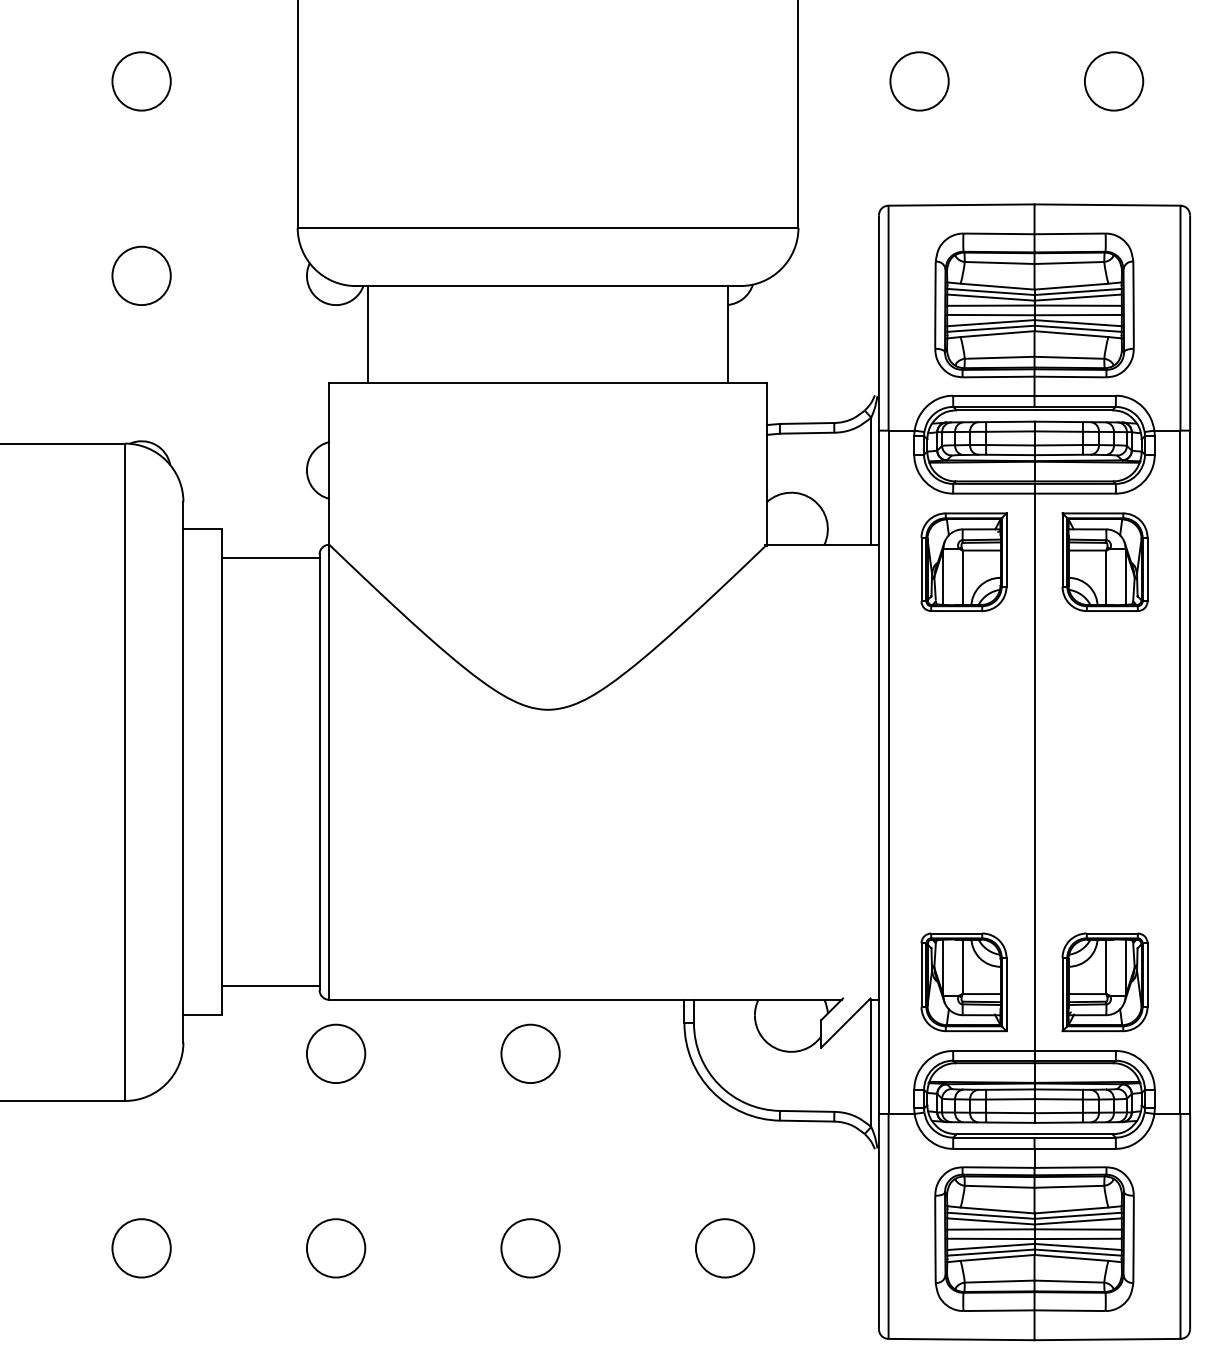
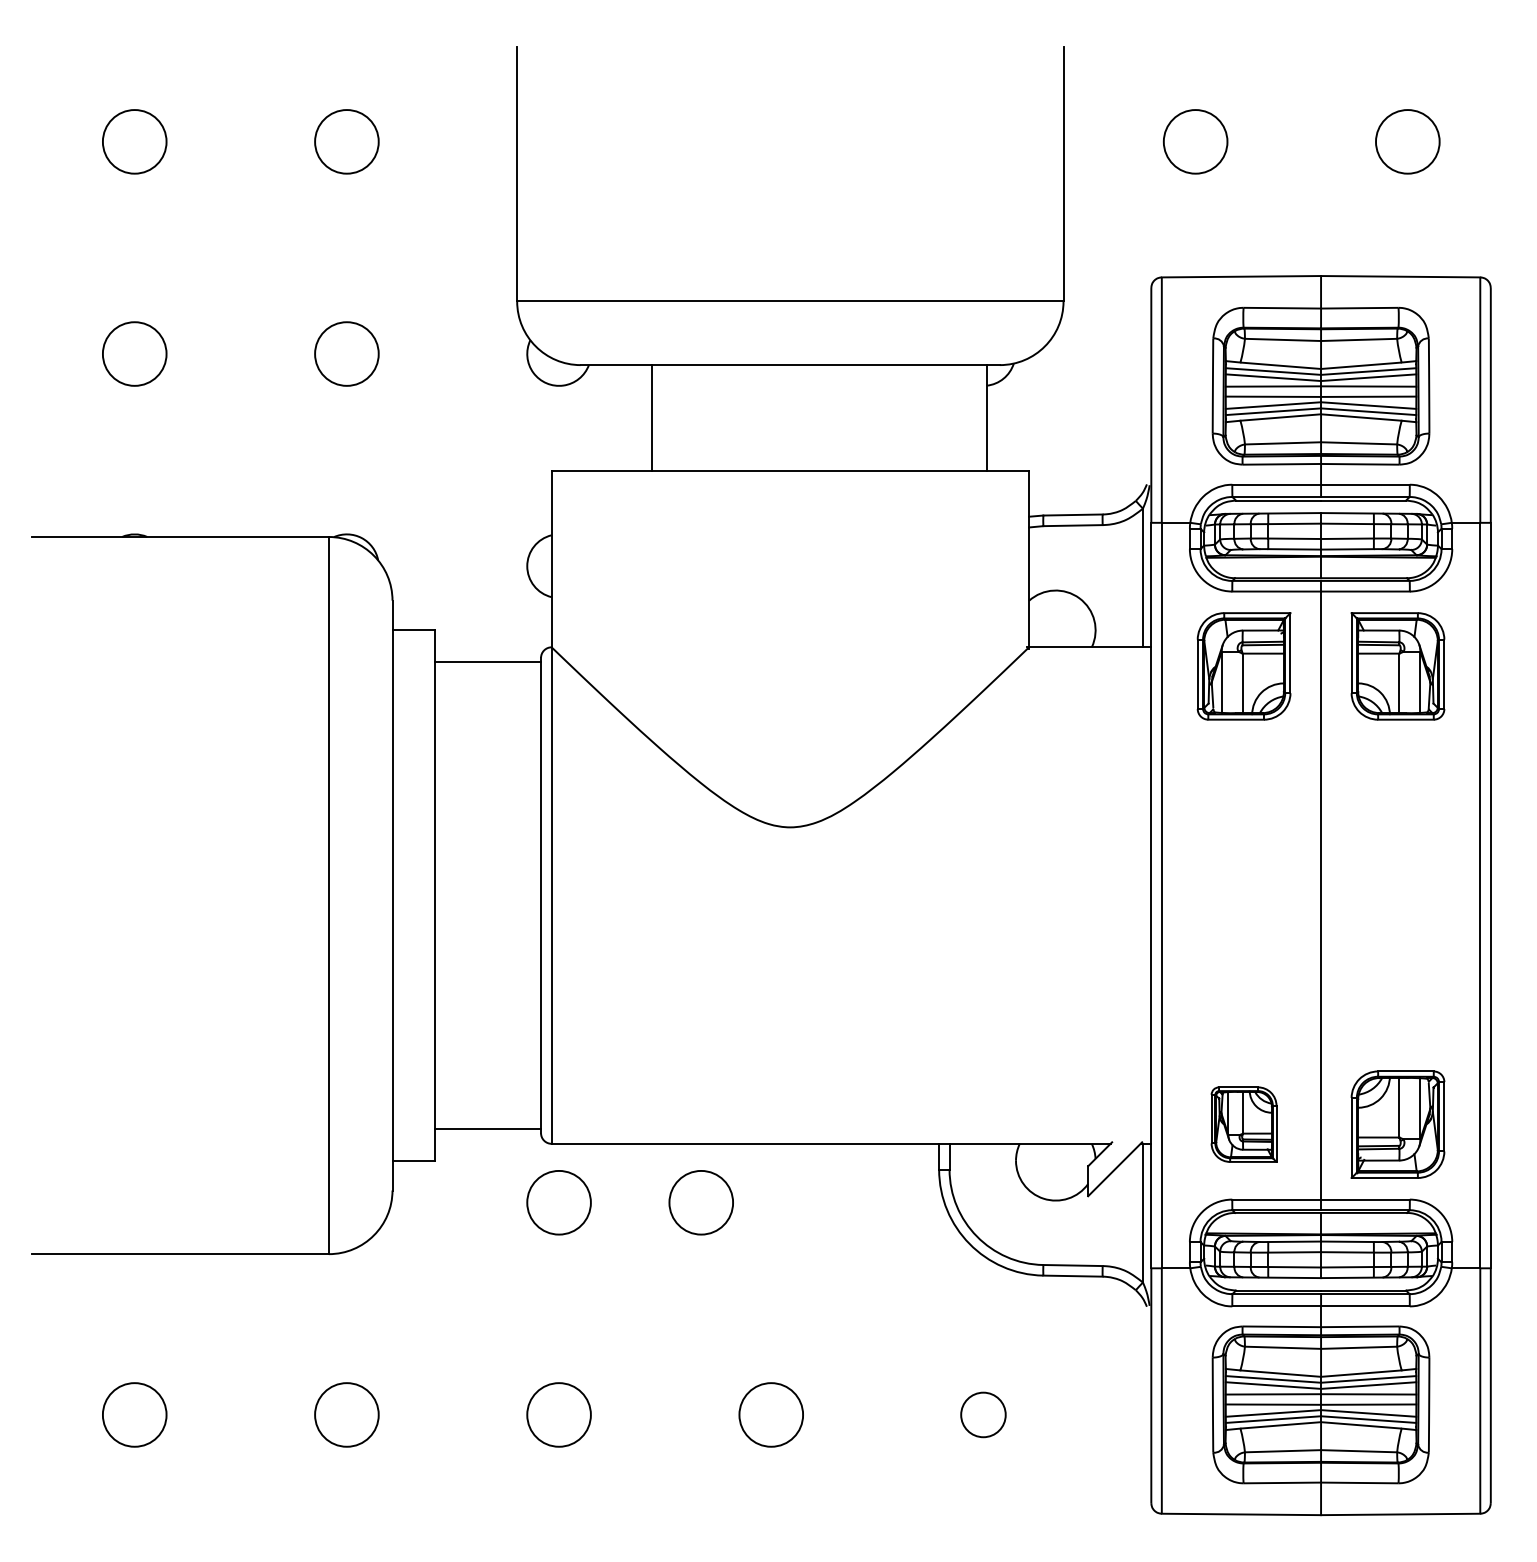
line: (368, 335) -> (652, 418), moved
part: (963, 982) -> (1243, 1124), size x0.7
circle: (529, 1053) -> (700, 1202), moved
circle: (725, 1247) -> (983, 1414), size x0.7

